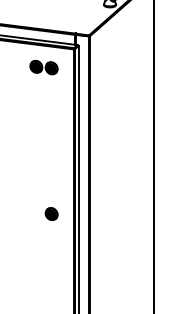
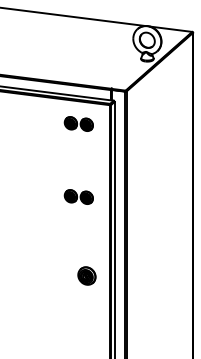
part: (43, 137) -> (78, 196), added
part: (51, 213) -> (86, 275), size x1.4

